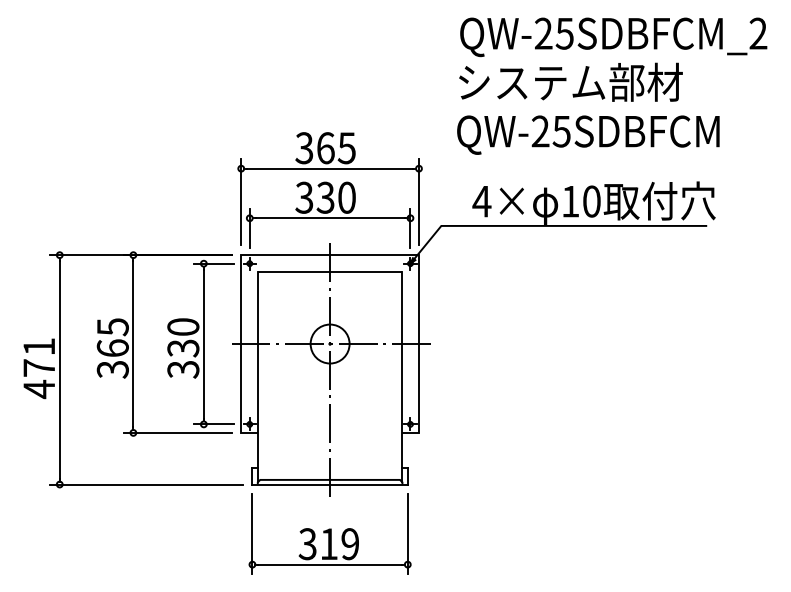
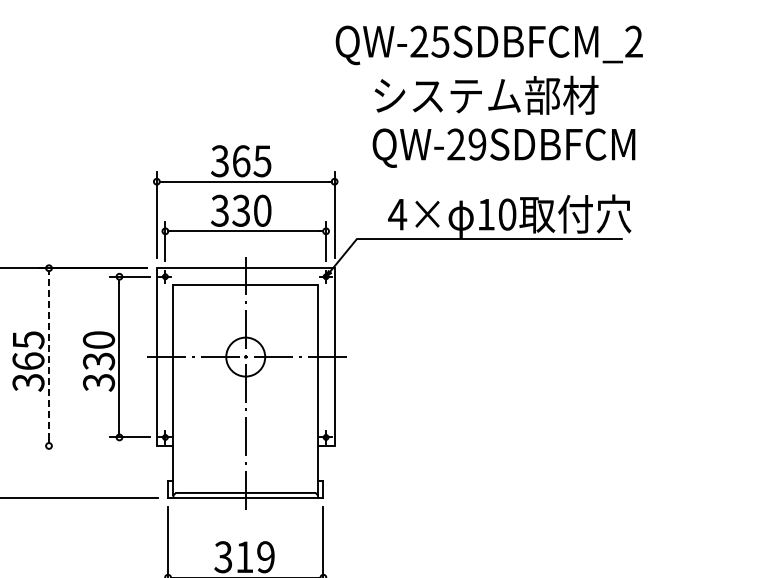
text: (613, 37) -> (489, 45), moved
text: (561, 131) -> (477, 144), QW-25SDBFCM -> QW-29SDBFCM
line: (133, 343) -> (49, 356), solid -> dashed
line: (177, 432) -> (93, 445), removed

